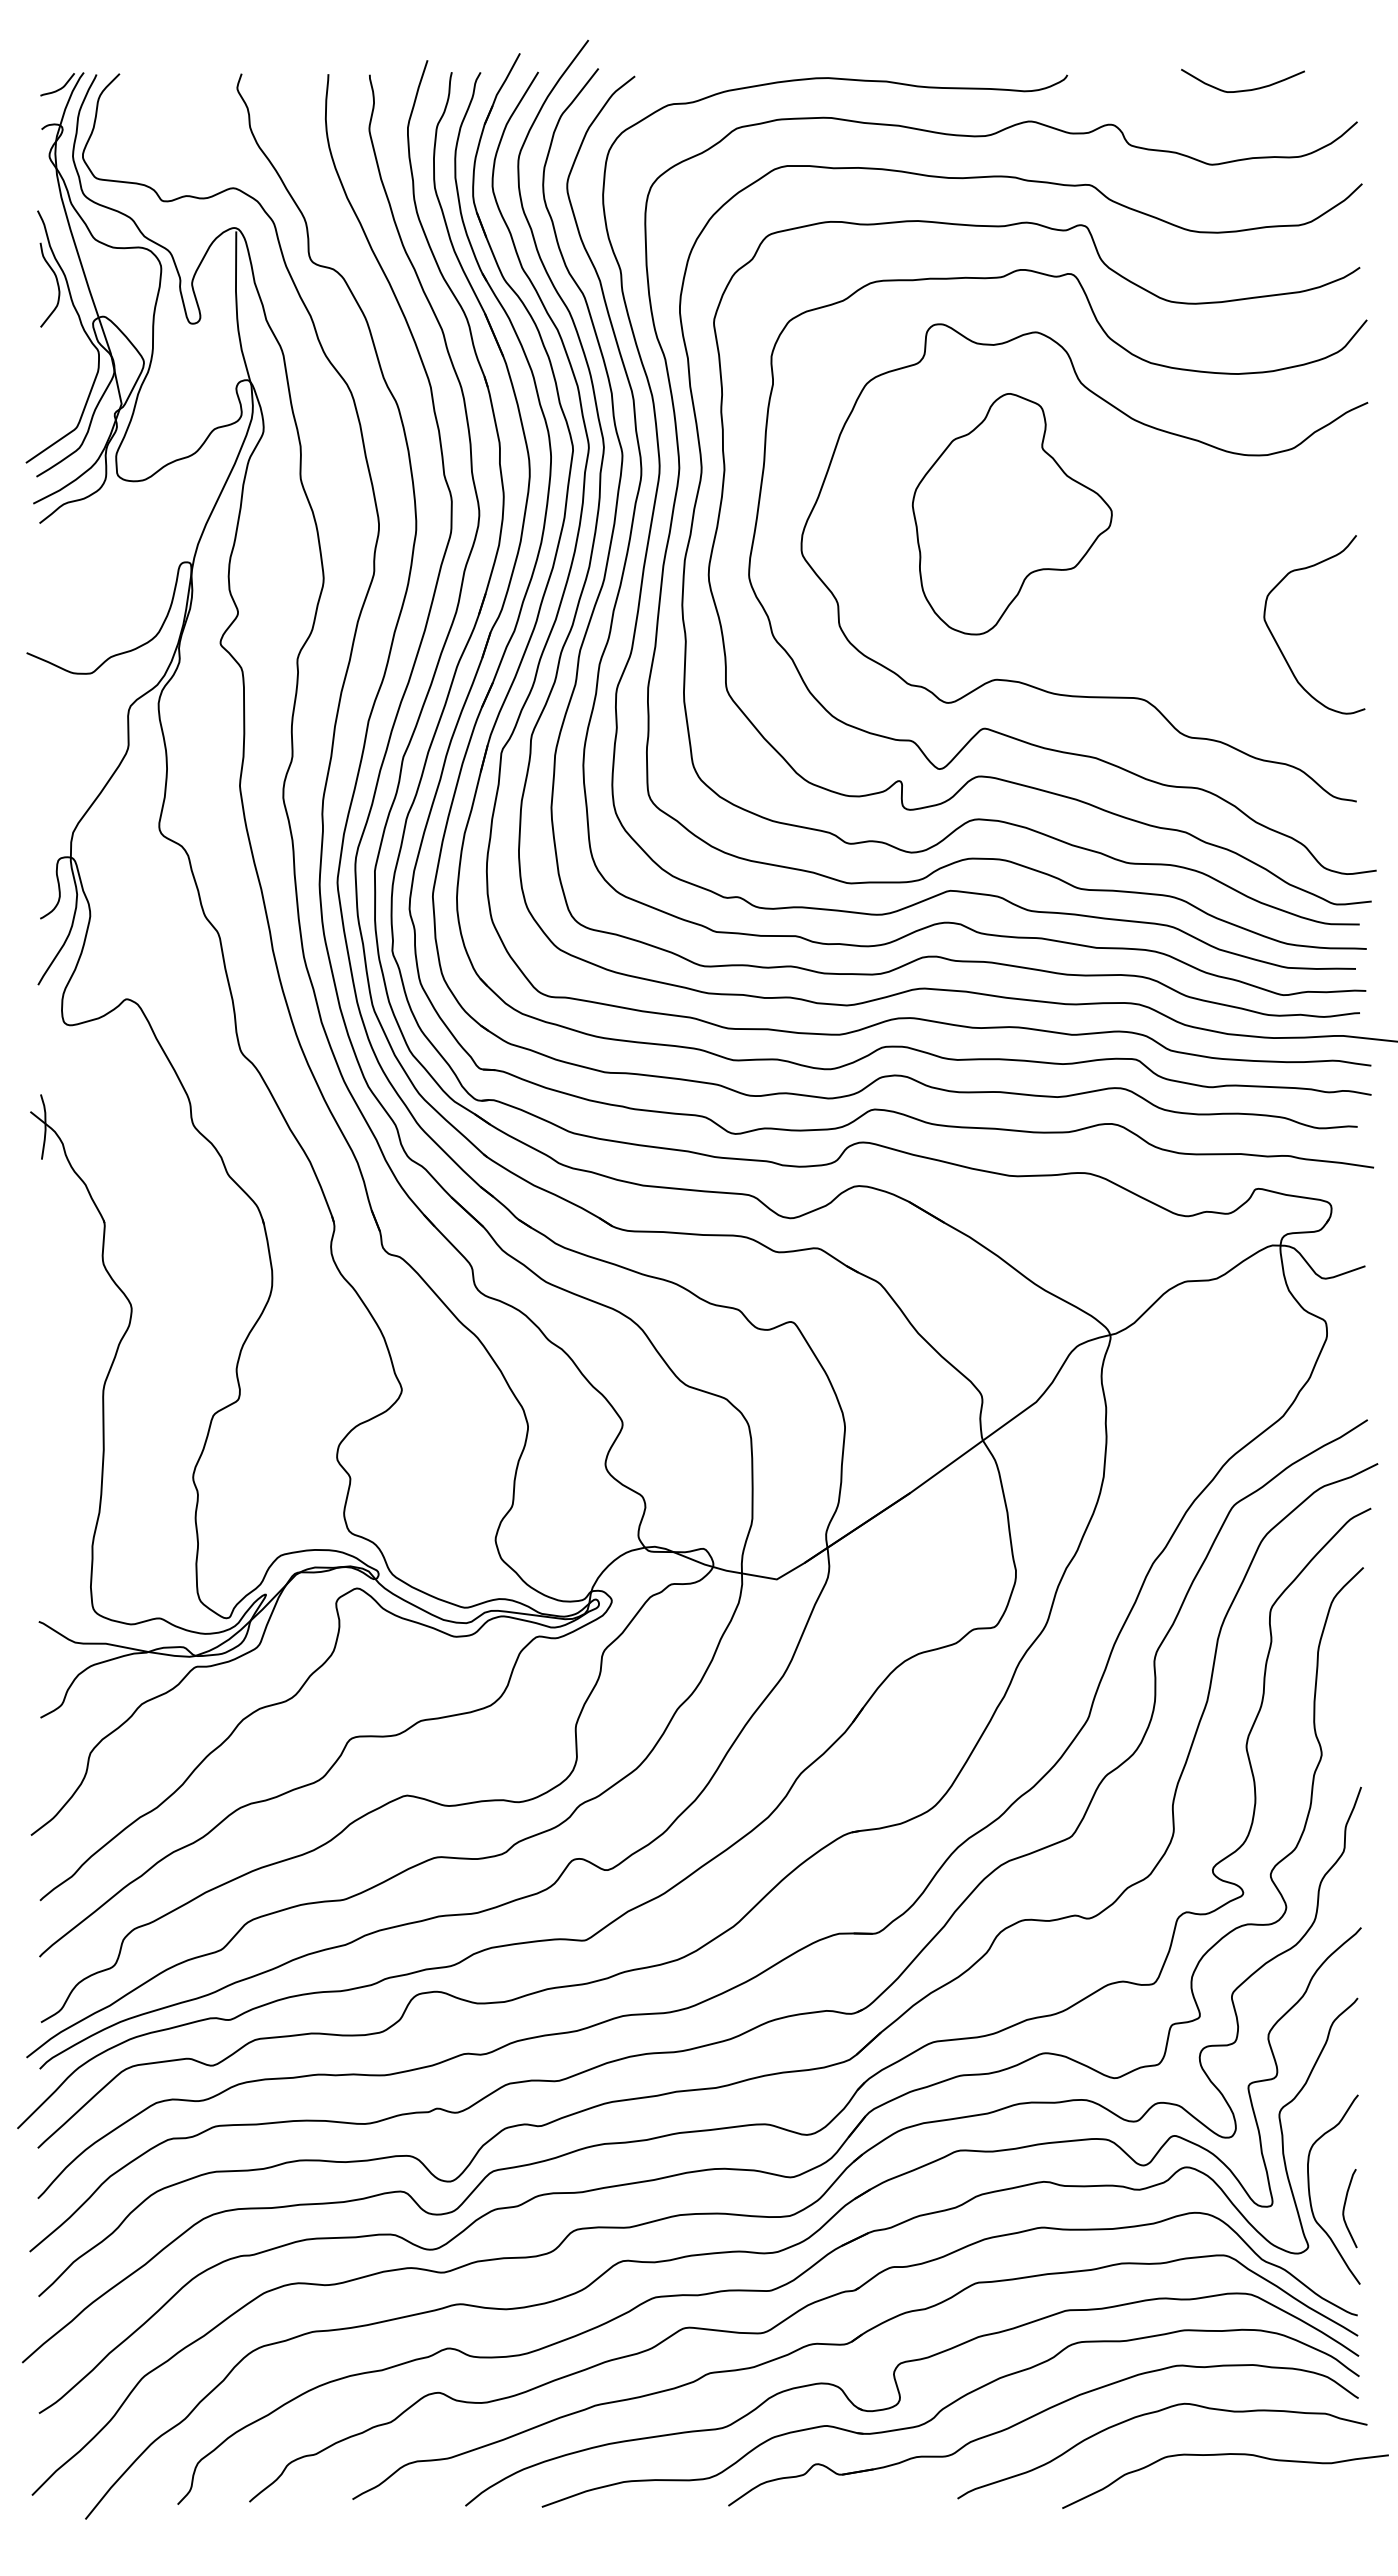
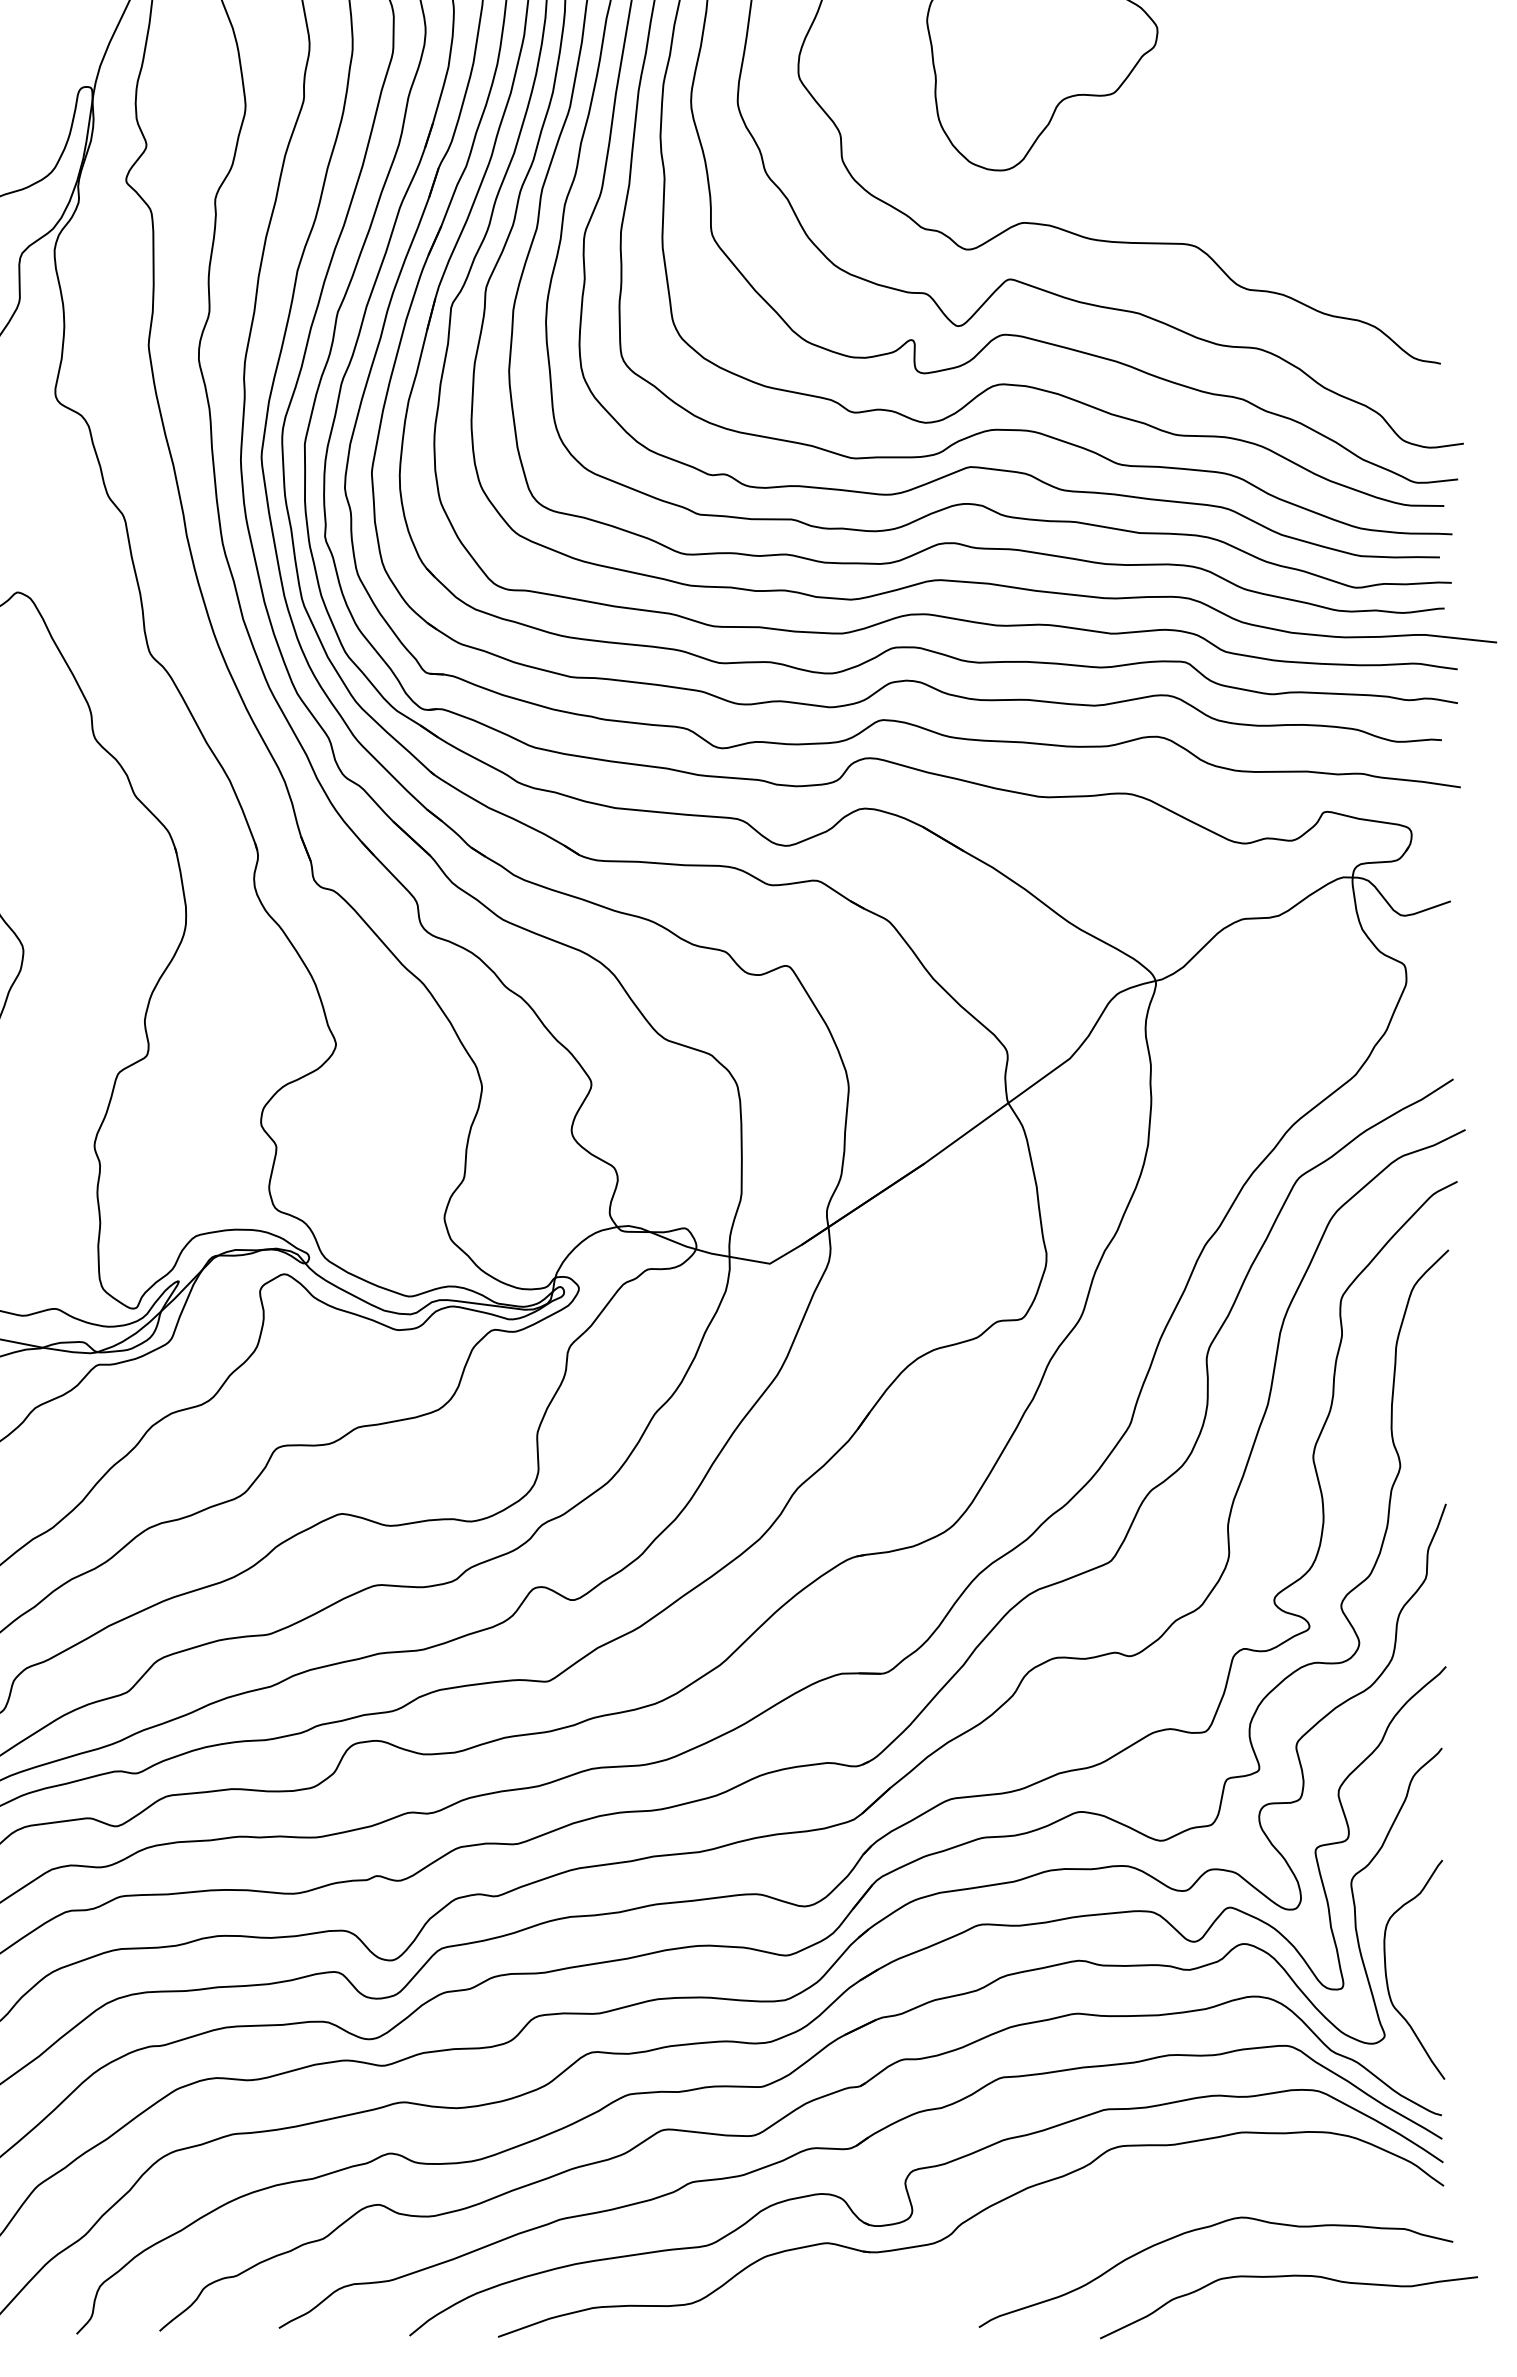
curve: (1277, 642) -> (1349, 179), removed
curve: (1345, 2206) -> (1427, 1989), removed
part: (1033, 2417) -> (1066, 2233), removed

